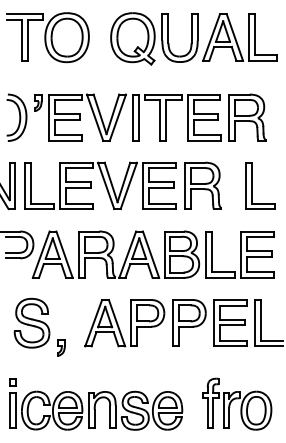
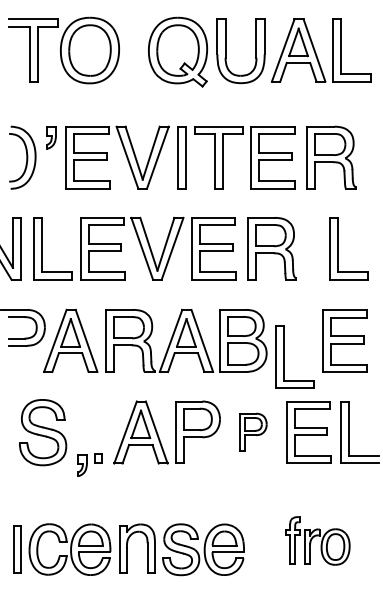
part: (212, 254) -> (284, 356), moved
part: (189, 322) -> (253, 431), size x0.6
part: (12, 382) -> (98, 458), moved
part: (237, 403) -> (317, 540), size x0.7

